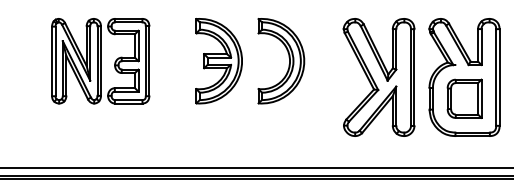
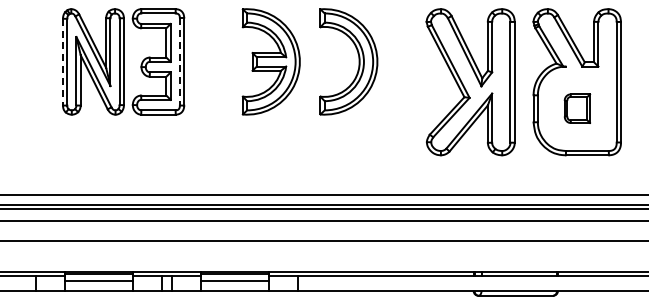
line: (145, 60) -> (179, 61), solid -> dashed
line: (51, 61) -> (62, 62), solid -> dashed
part: (464, 98) -> (577, 108), size x0.6

